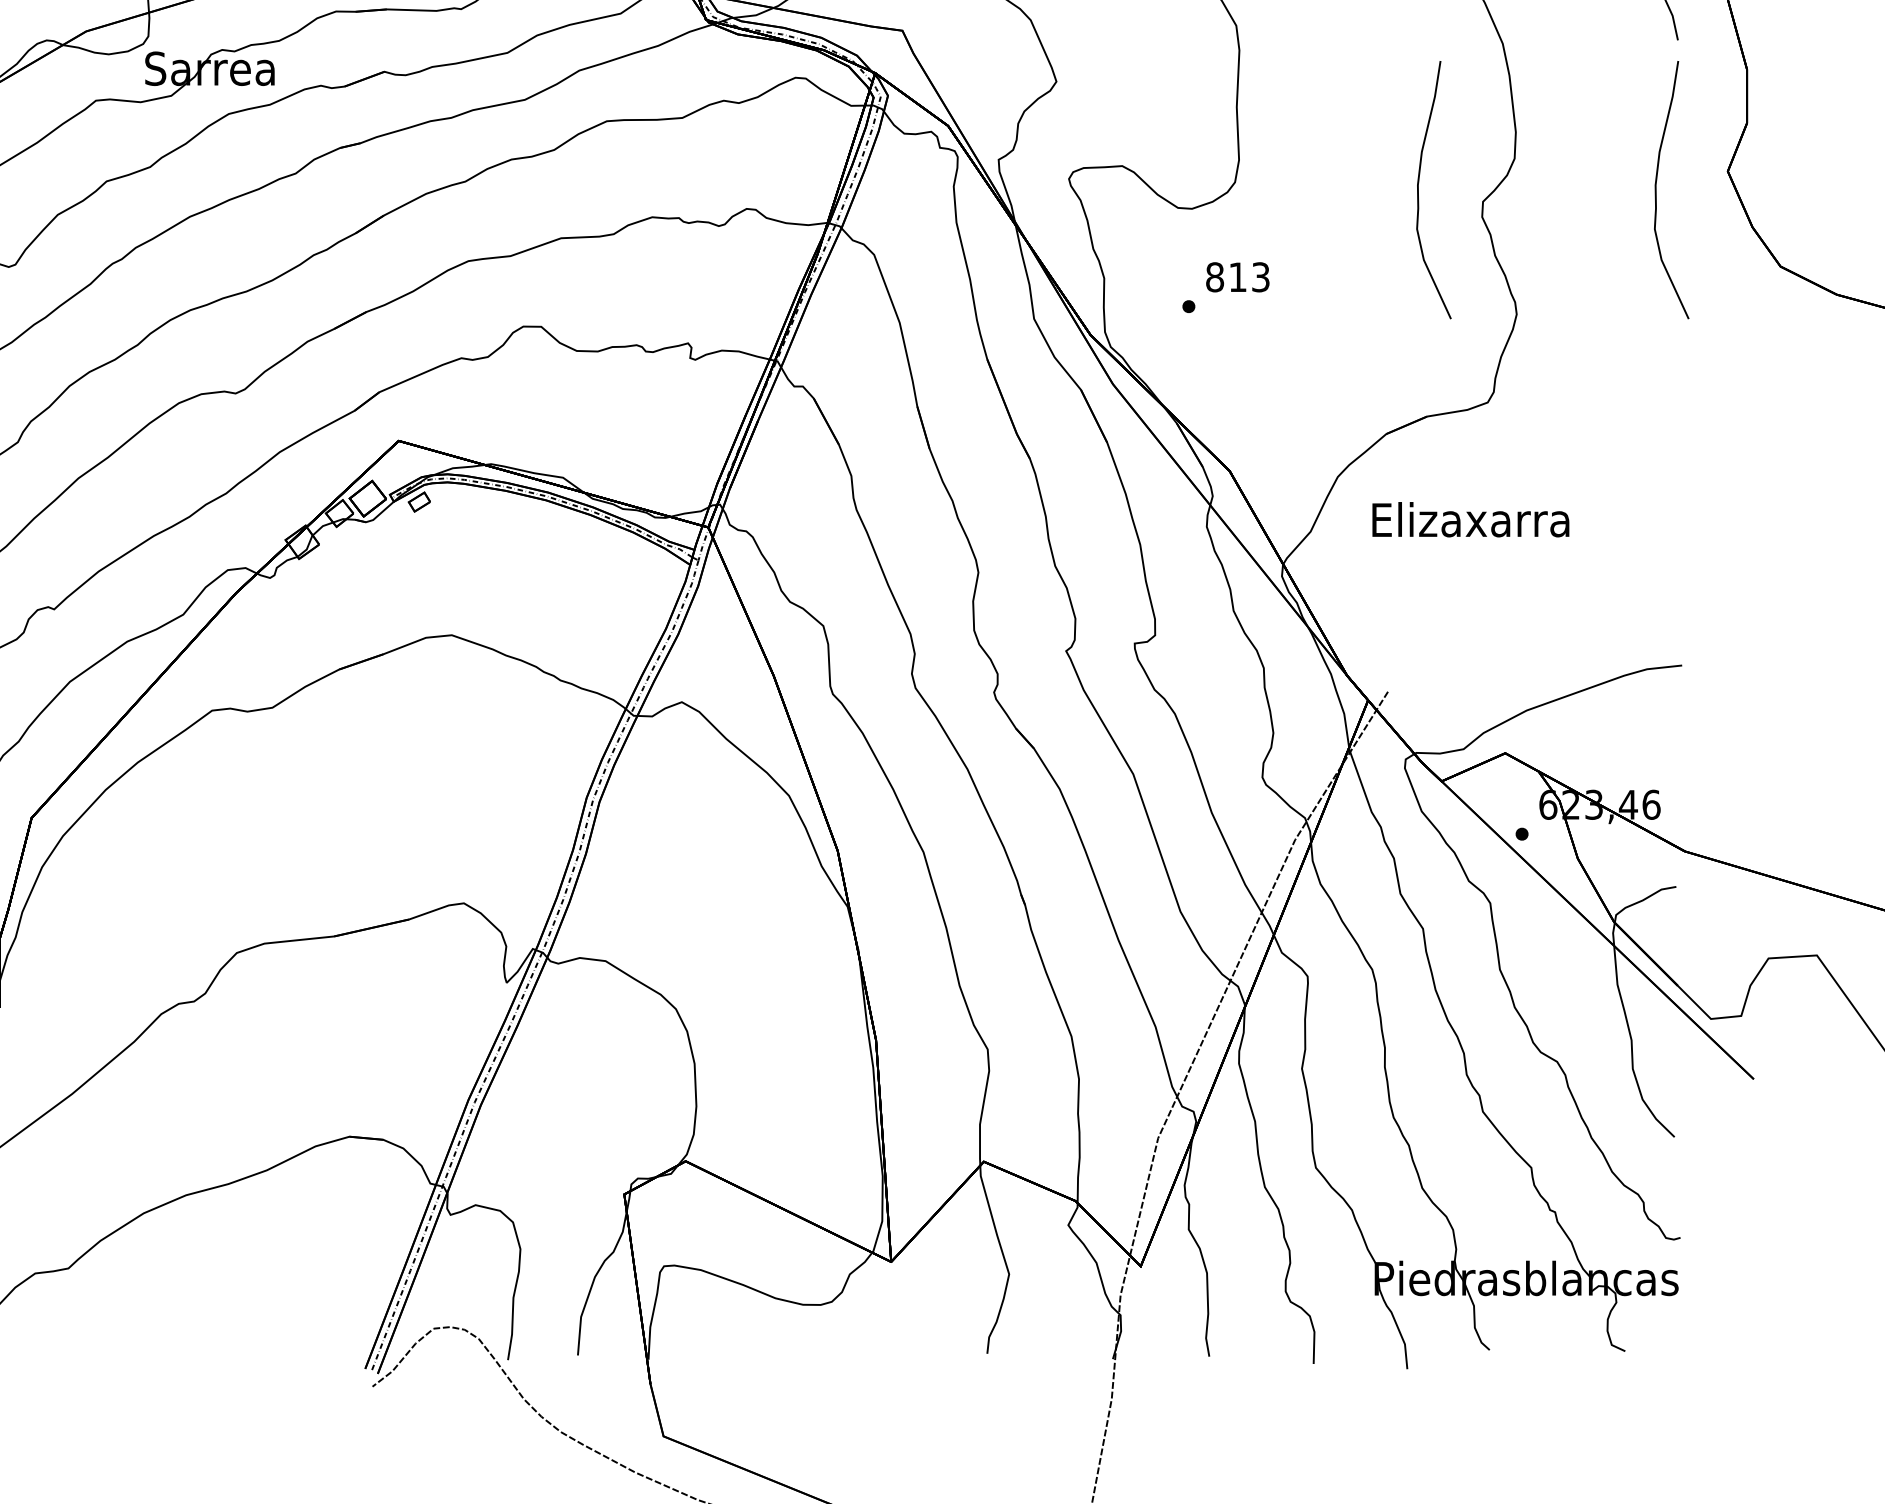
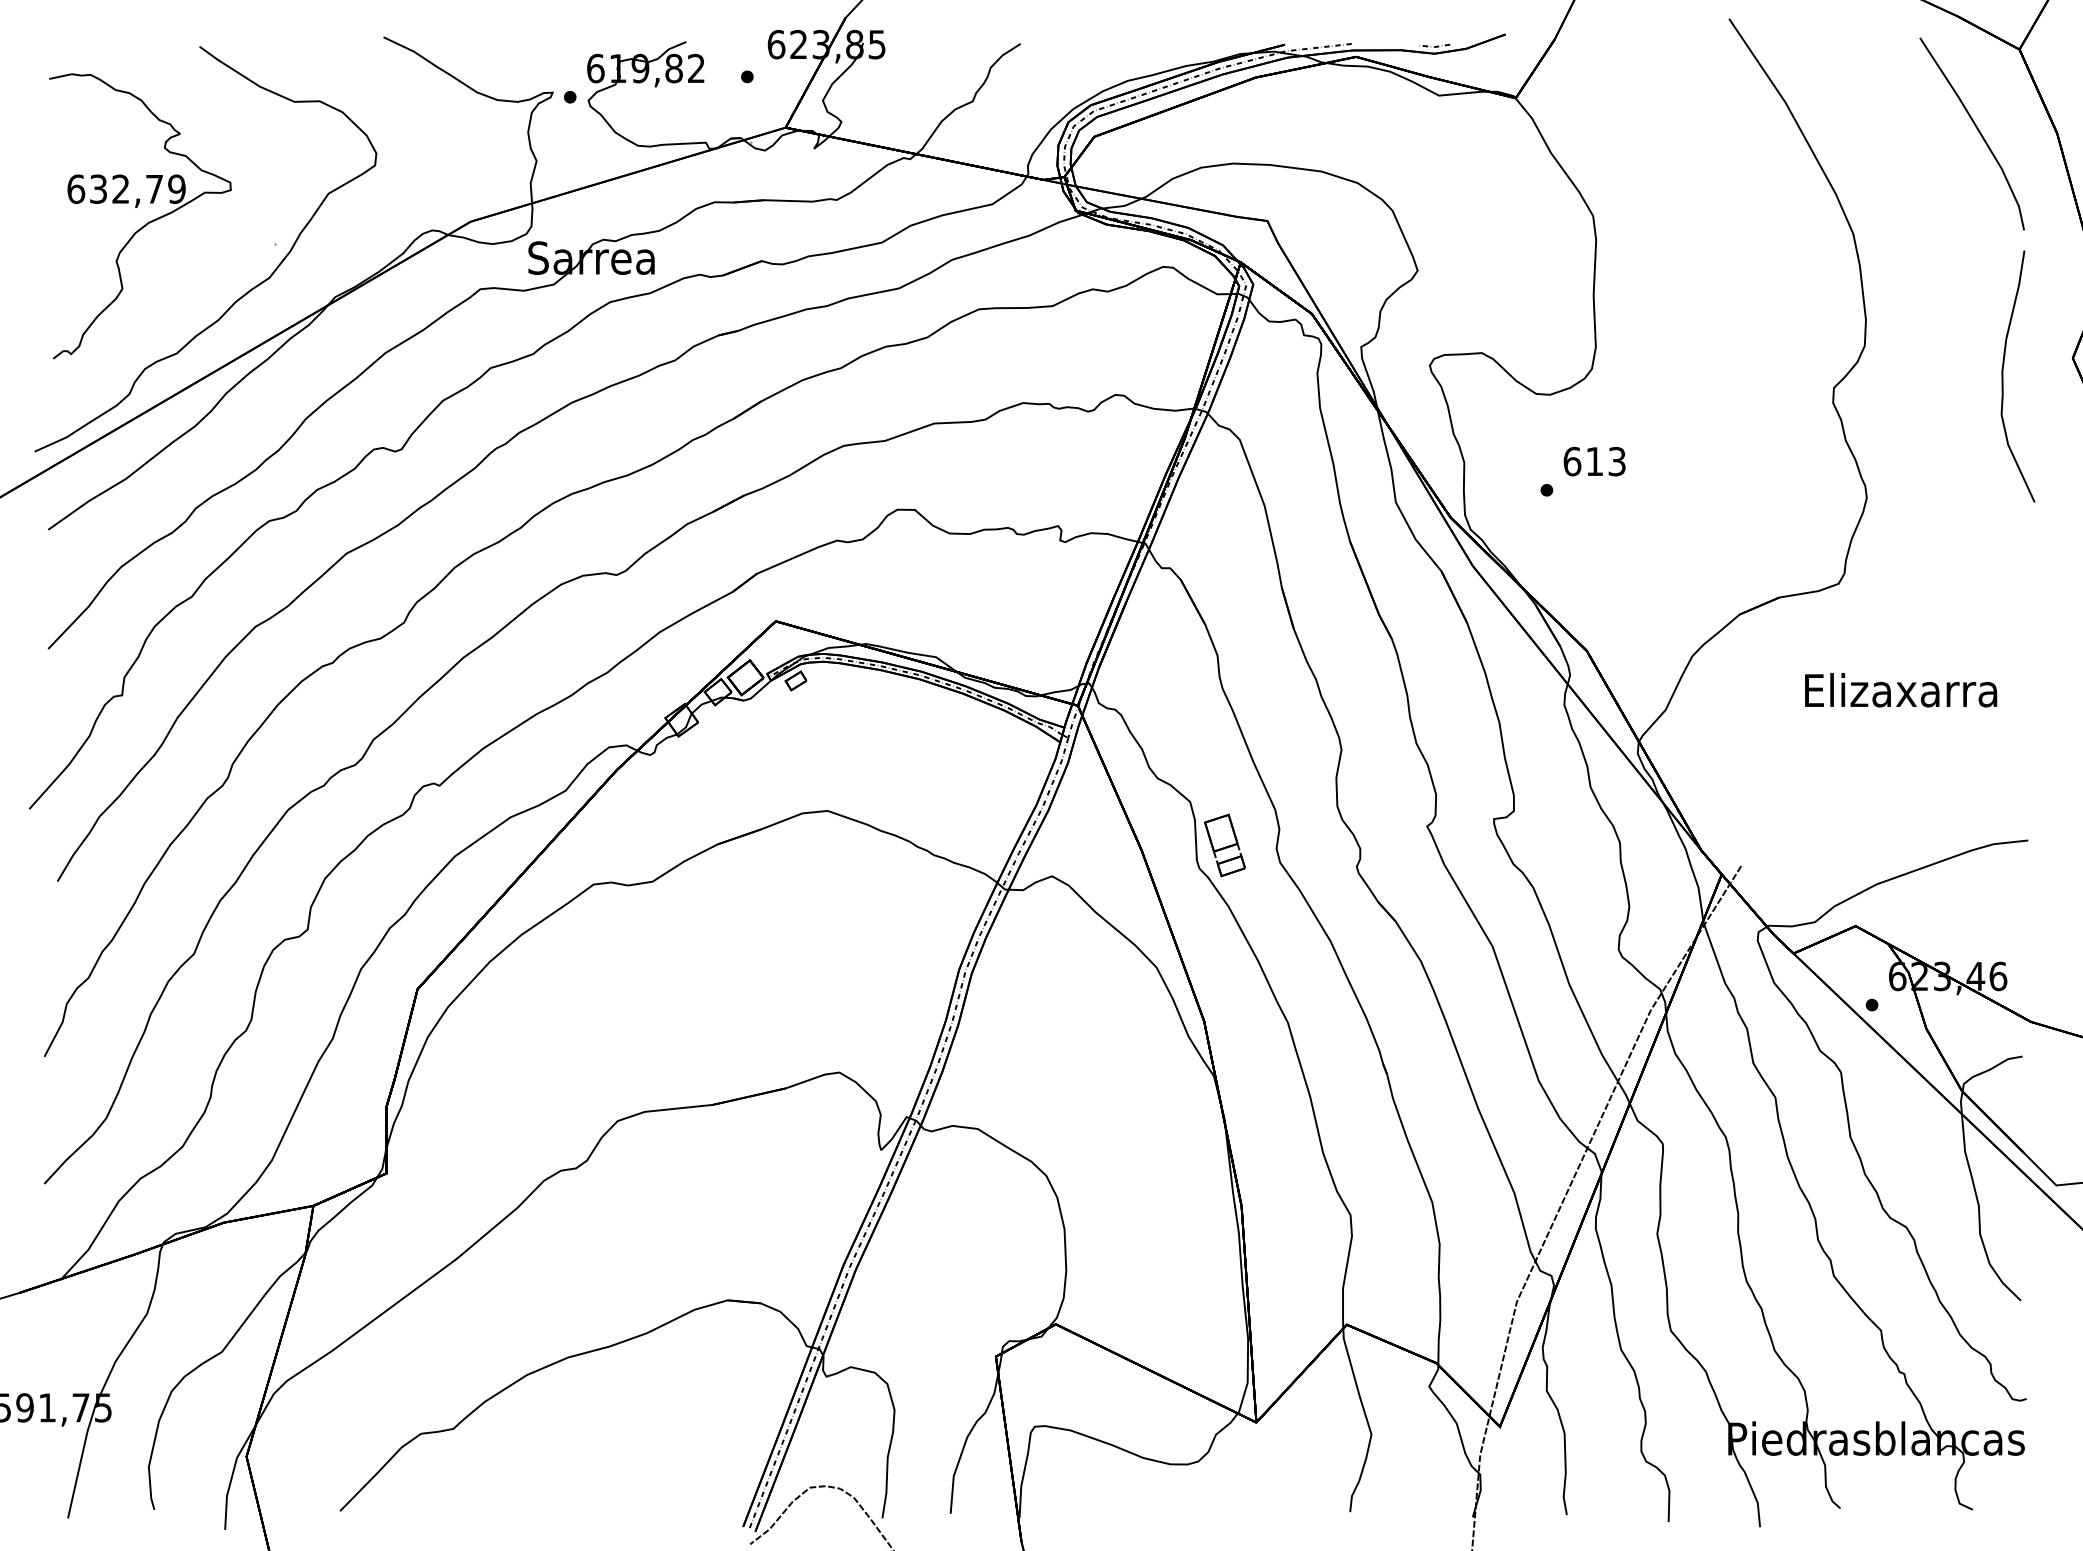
curve: (1419, 190) -> (1771, 376), removed
text: (1215, 277) -> (1572, 461), 813 -> 613
text: (1471, 520) -> (1901, 690), moved
part: (858, 670) -> (1224, 845), added

